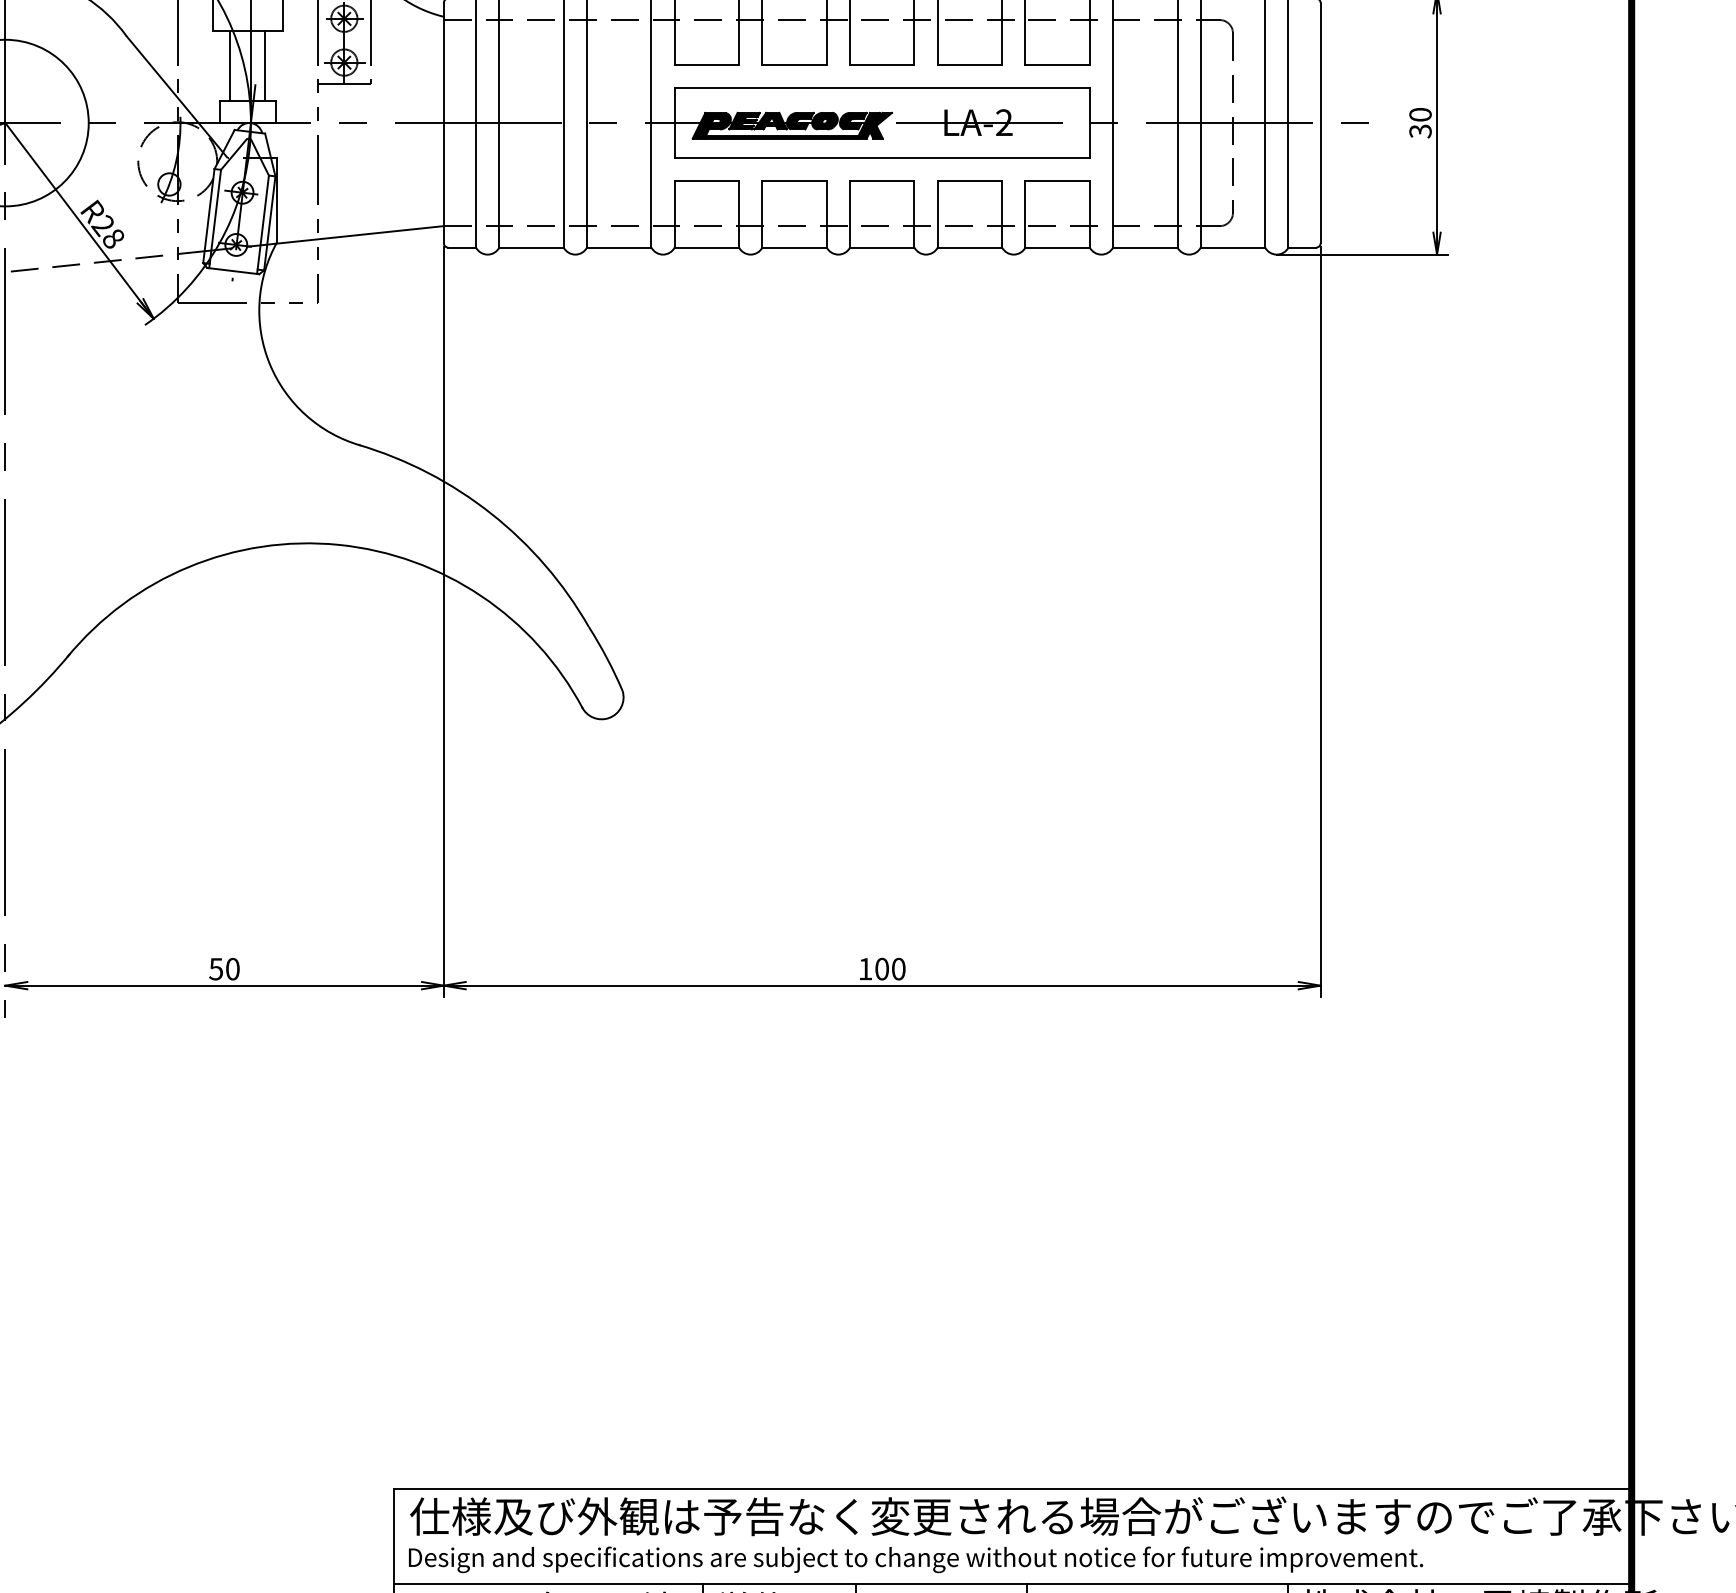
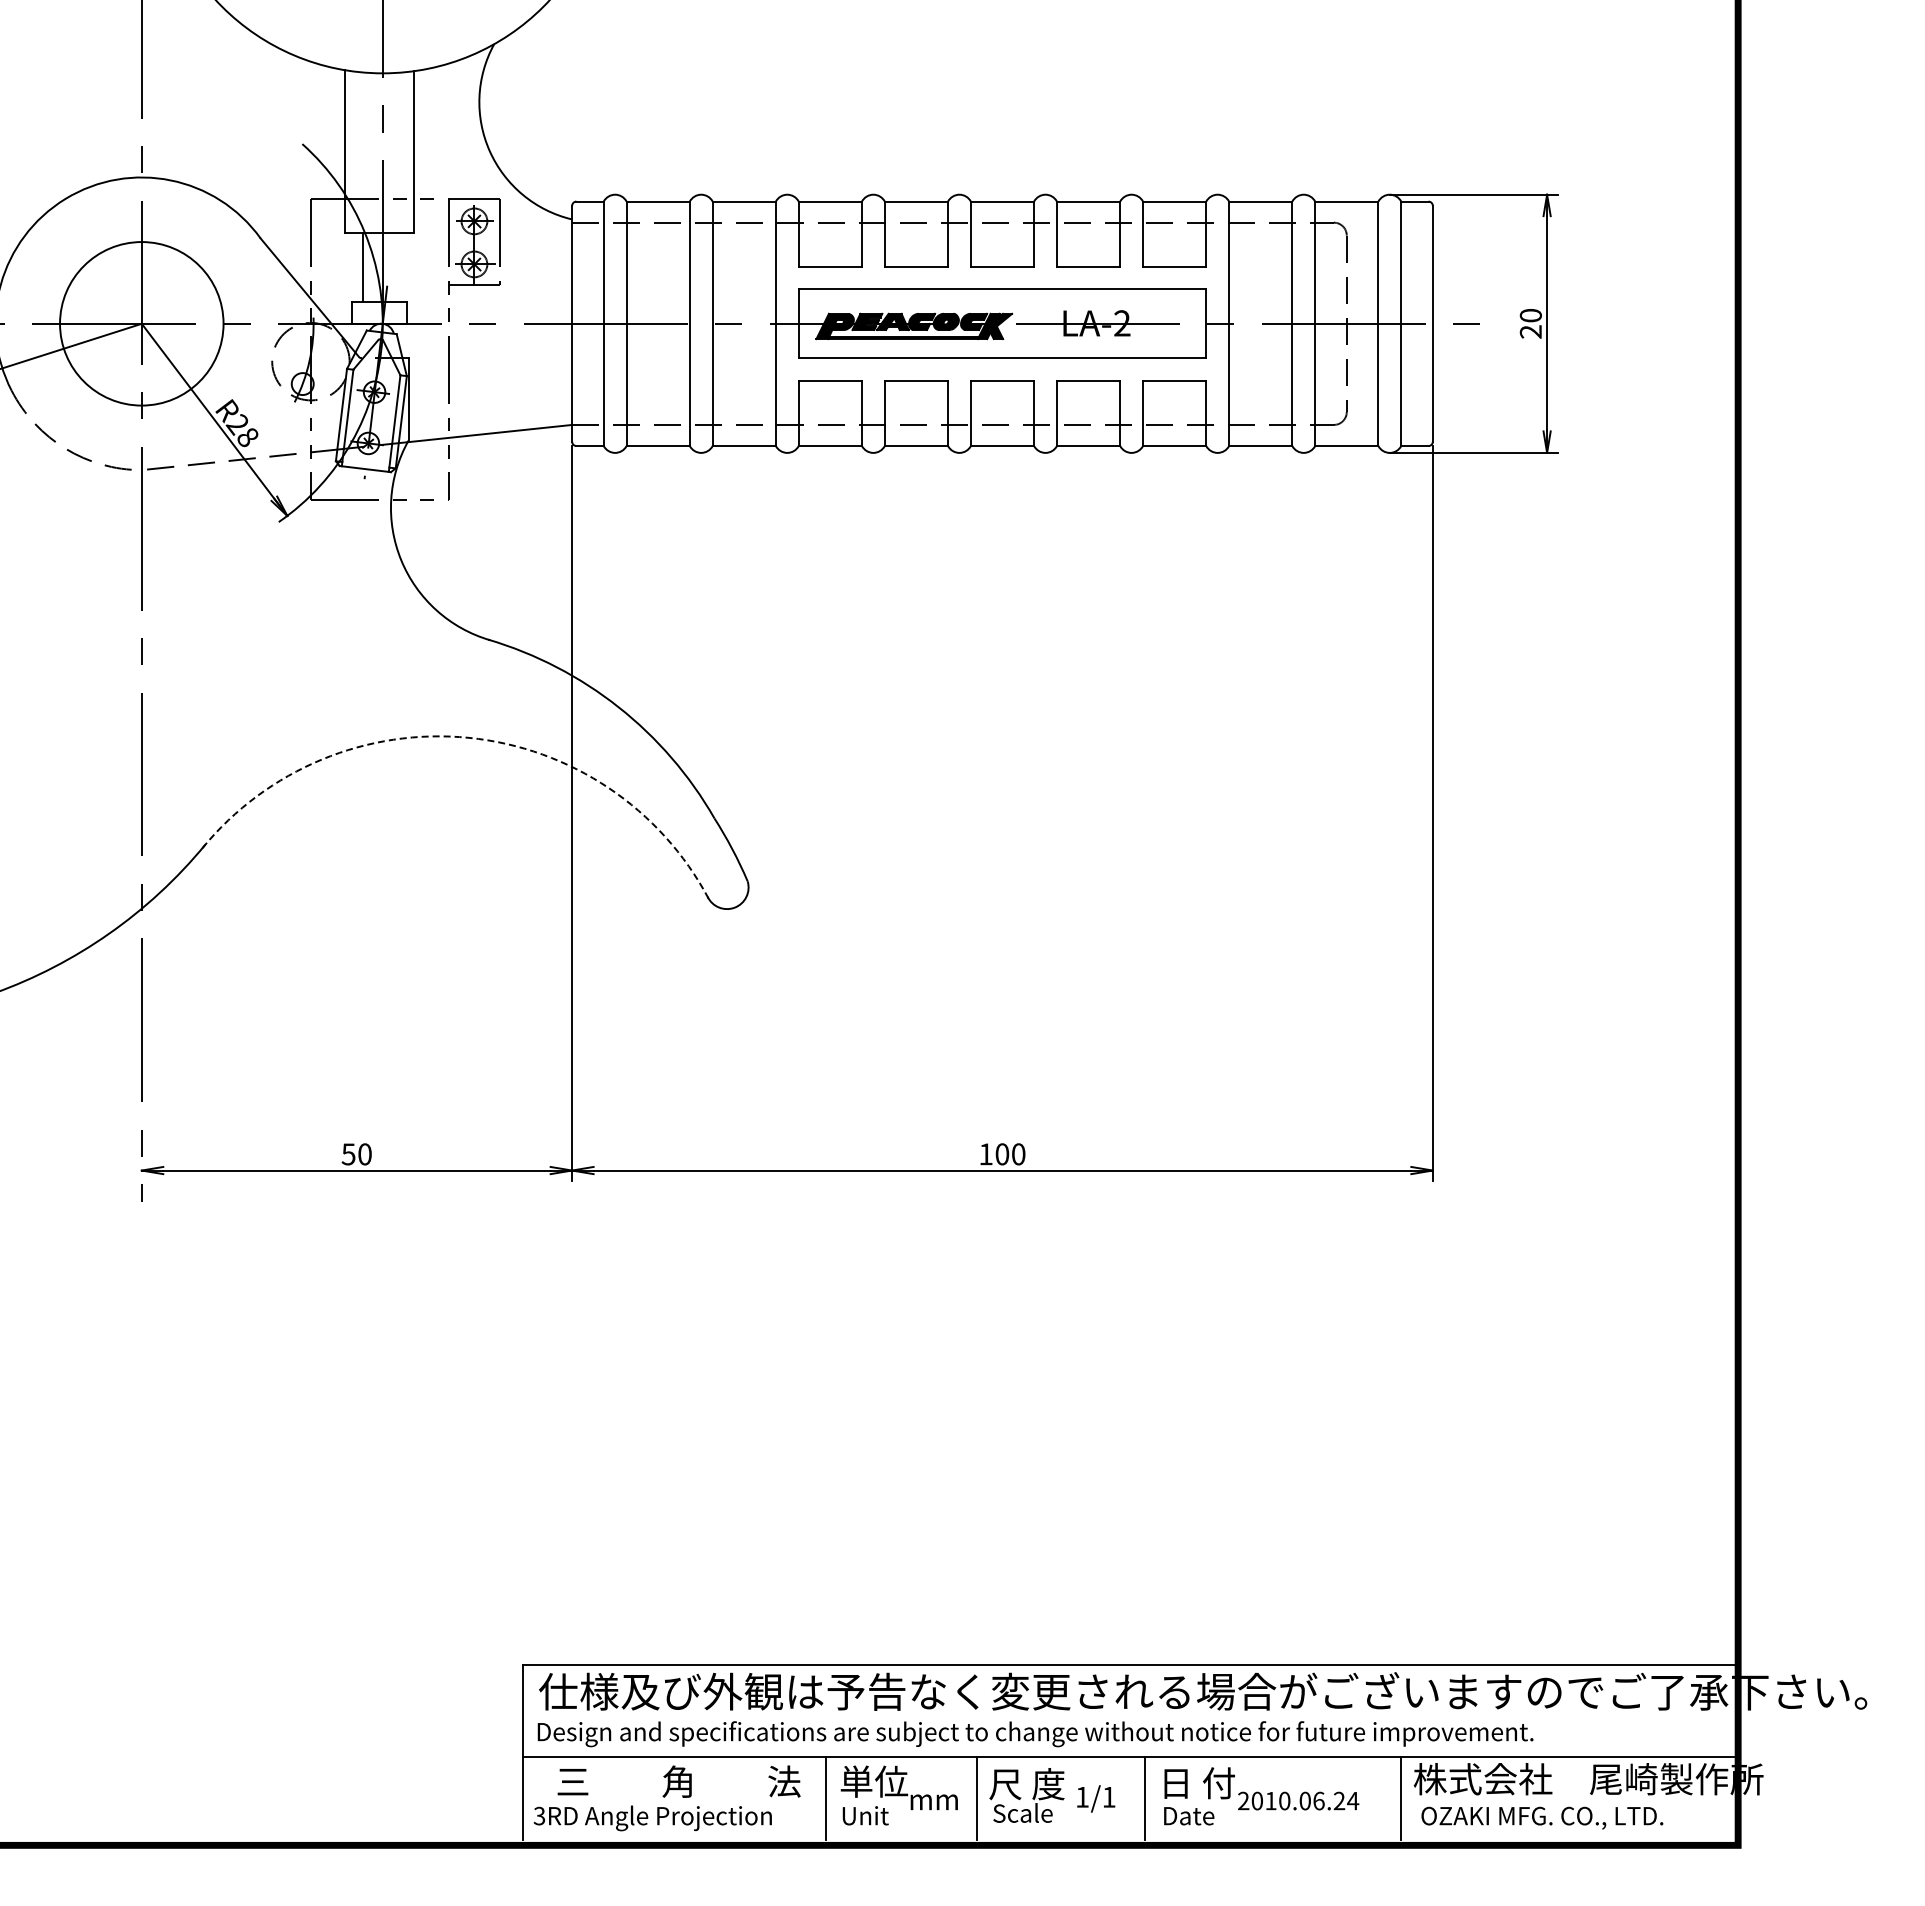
line: (265, 65) -> (397, 267), removed
text: (1420, 130) -> (1530, 331), 30 -> 20
arc: (339, 544) -> (469, 737), solid -> dashed

